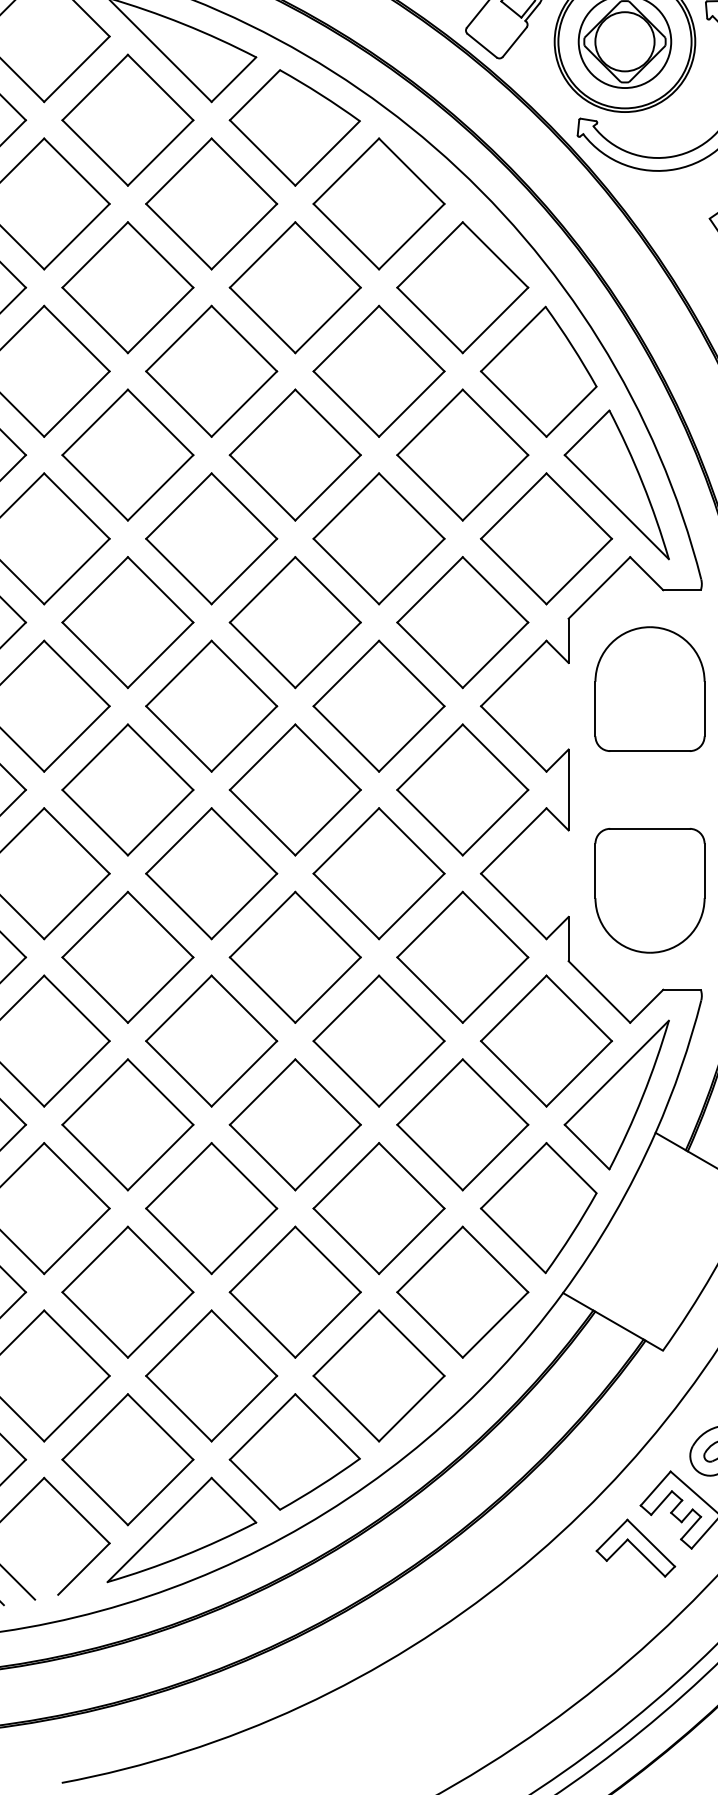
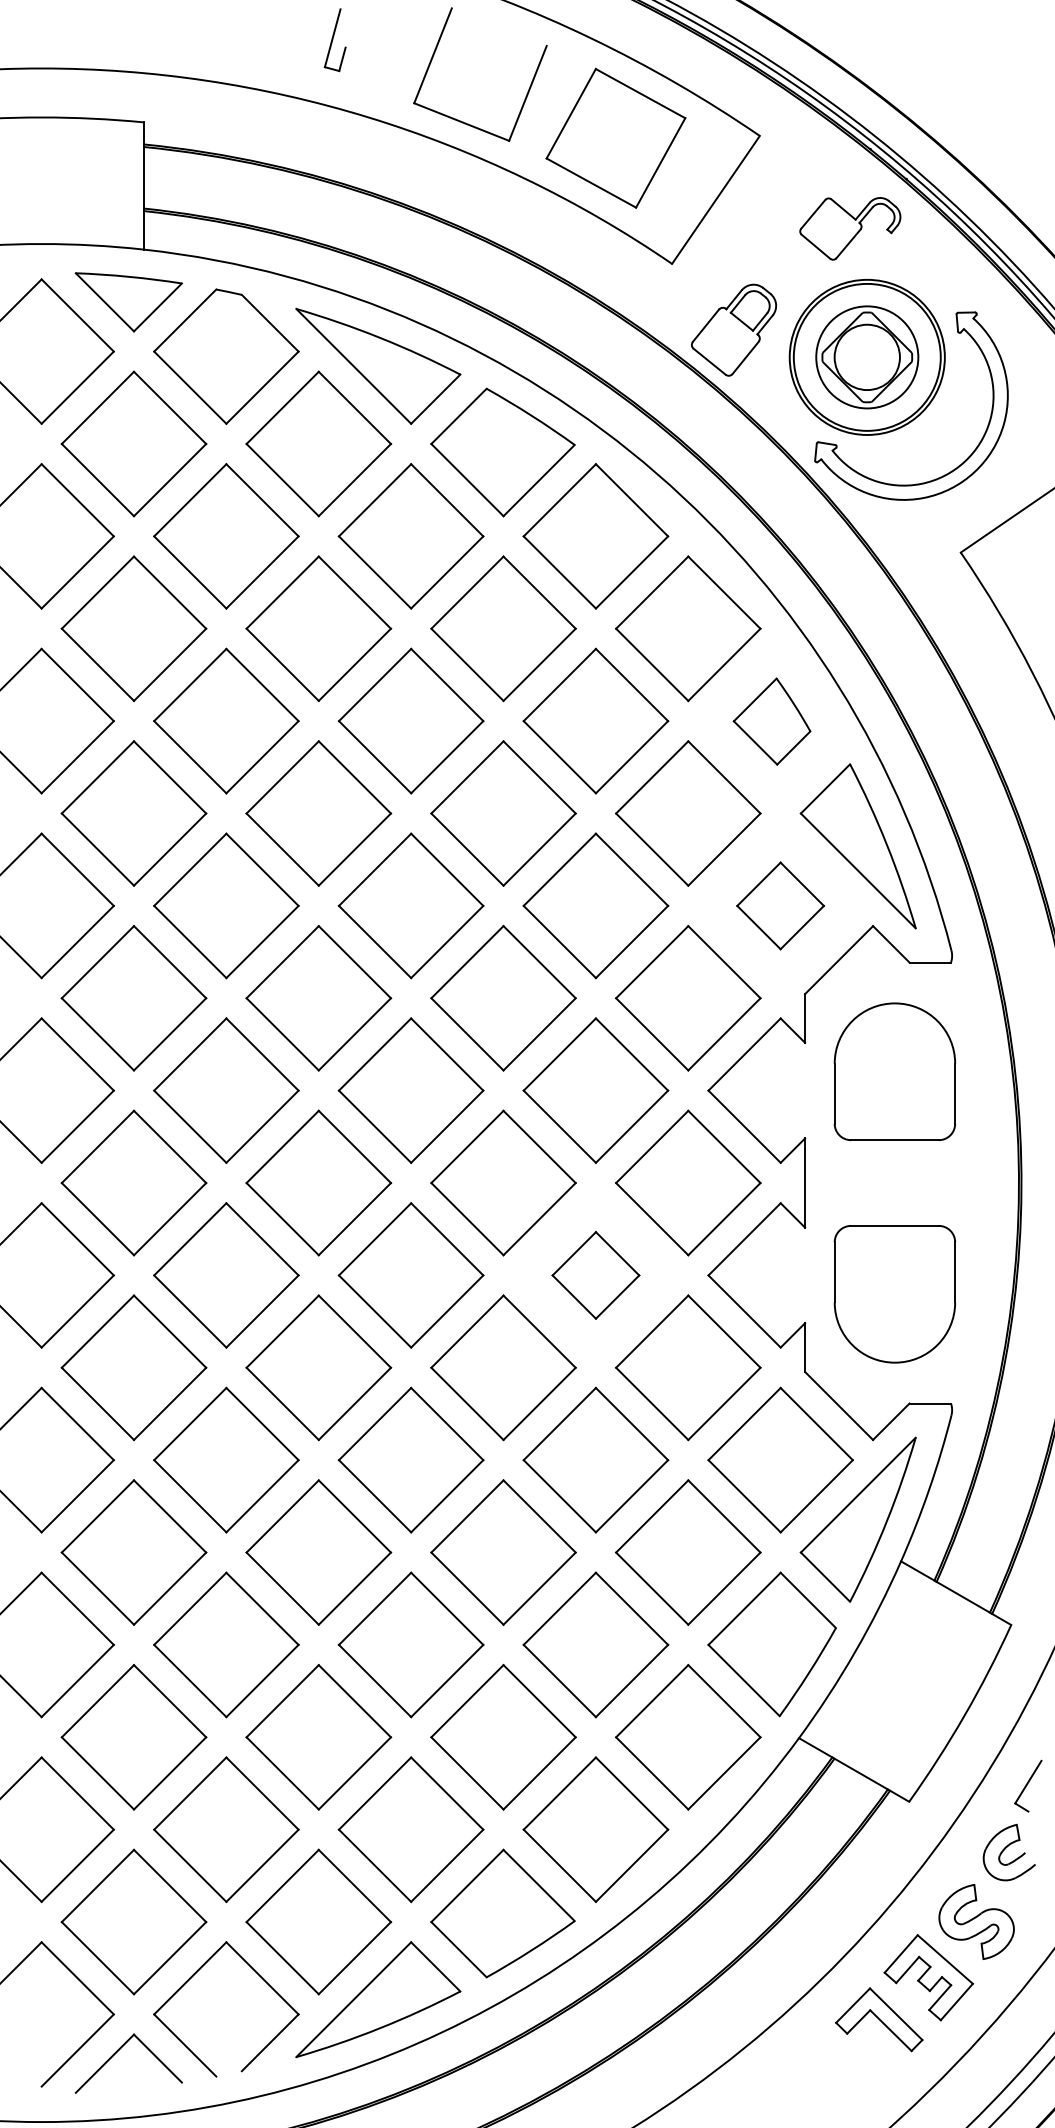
part: (538, 371) -> (771, 721), size x0.6
part: (546, 538) -> (780, 905), size x0.6
part: (378, 873) -> (595, 1275), size x0.6

